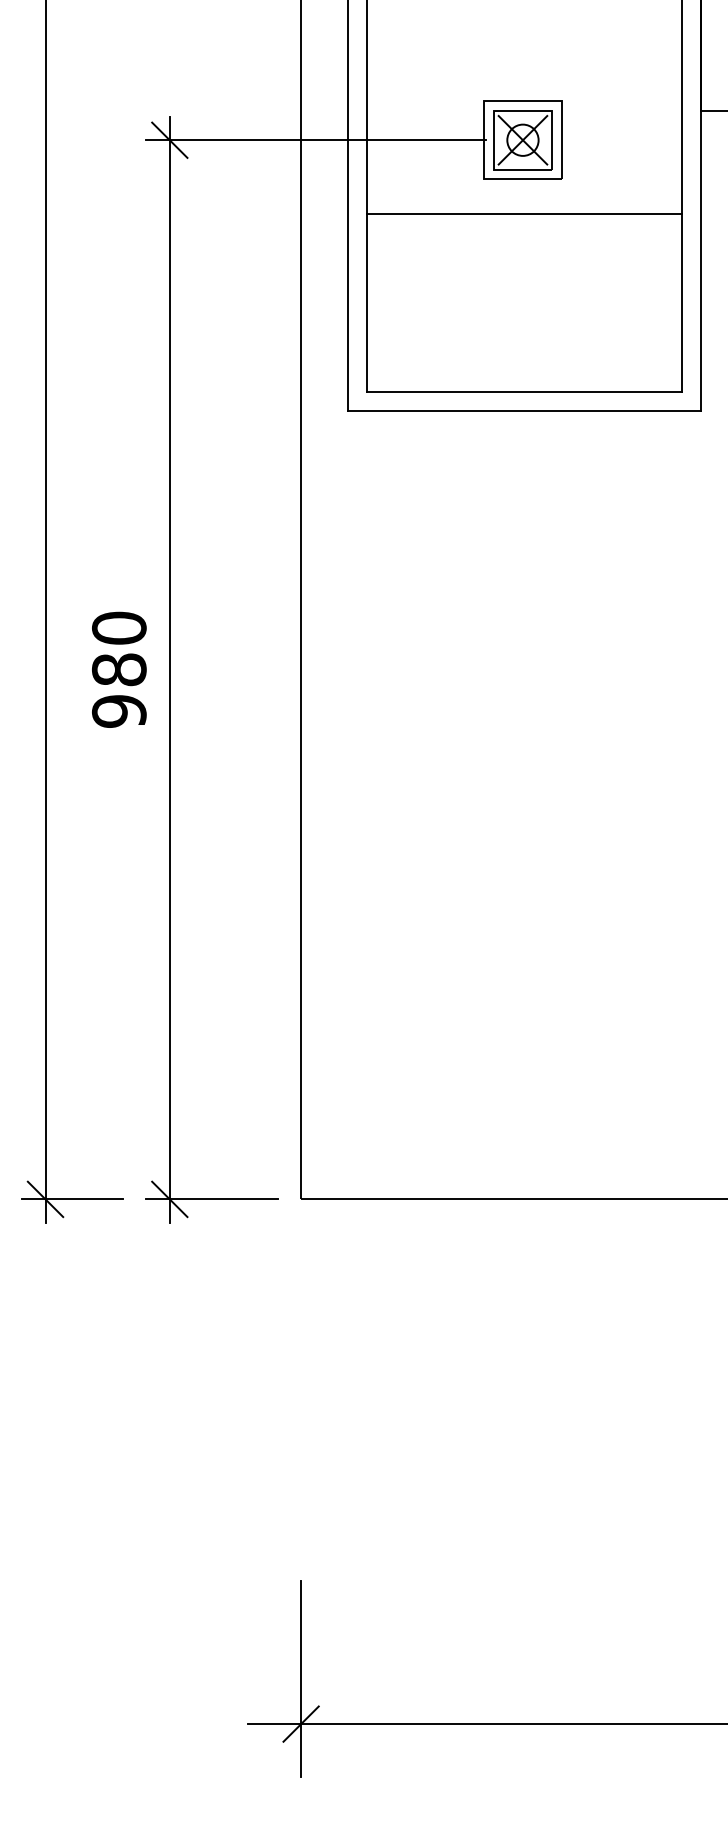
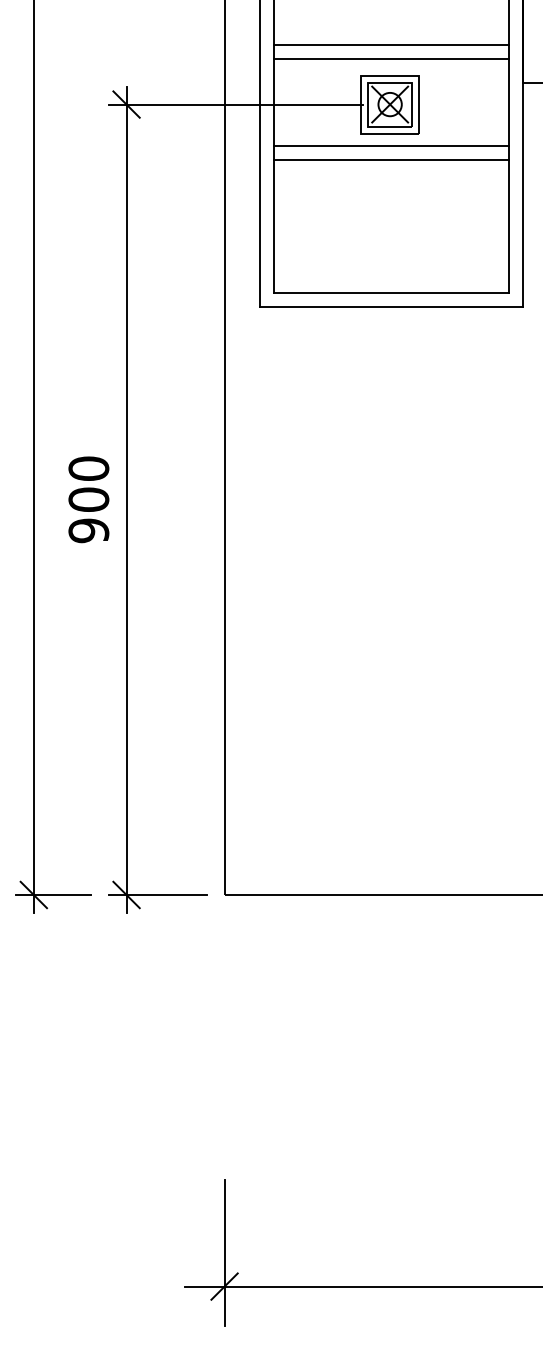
line: (524, 60) -> (391, 45), added
line: (524, 79) -> (391, 59), added
line: (524, 195) -> (391, 145), added
text: (119, 669) -> (89, 499), 980 -> 900

